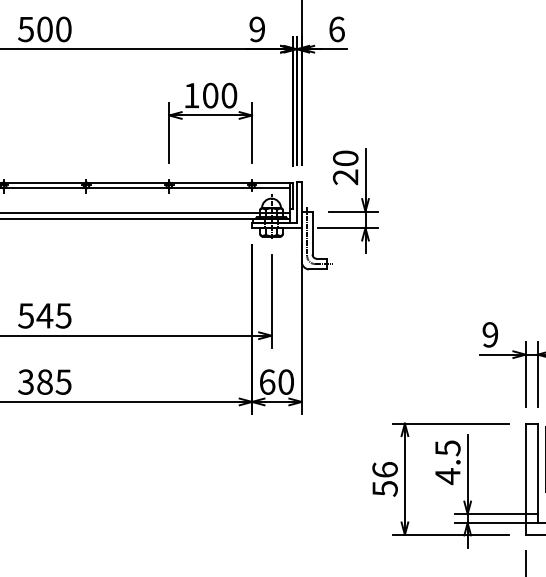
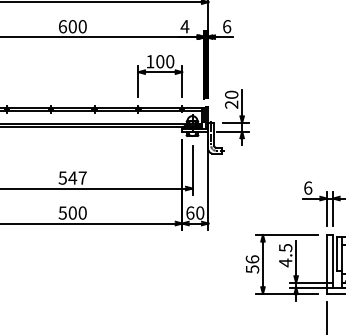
text: (25, 29) -> (62, 26), 500 -> 600
text: (256, 29) -> (184, 26), 9 -> 4
text: (63, 314) -> (82, 177), 545 -> 547
text: (491, 333) -> (308, 187), 9 -> 6
text: (44, 381) -> (72, 212), 385 -> 500

